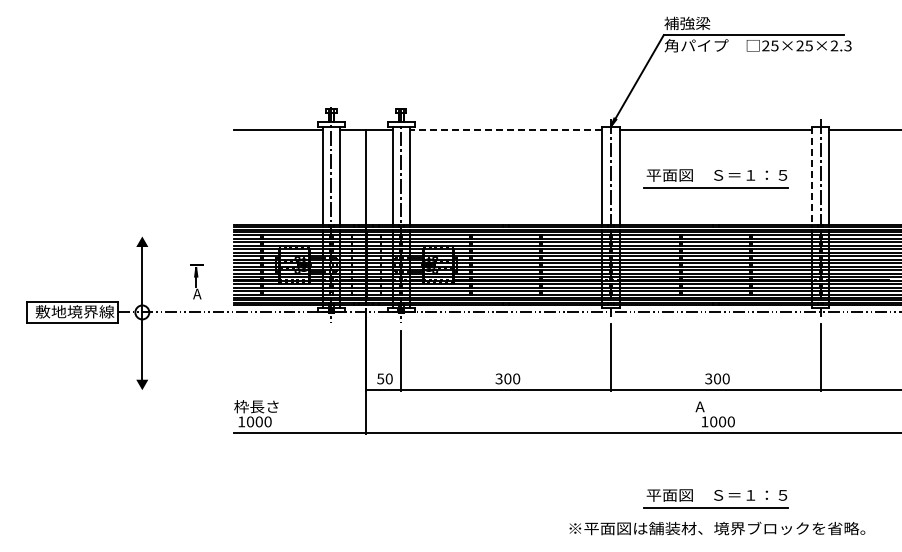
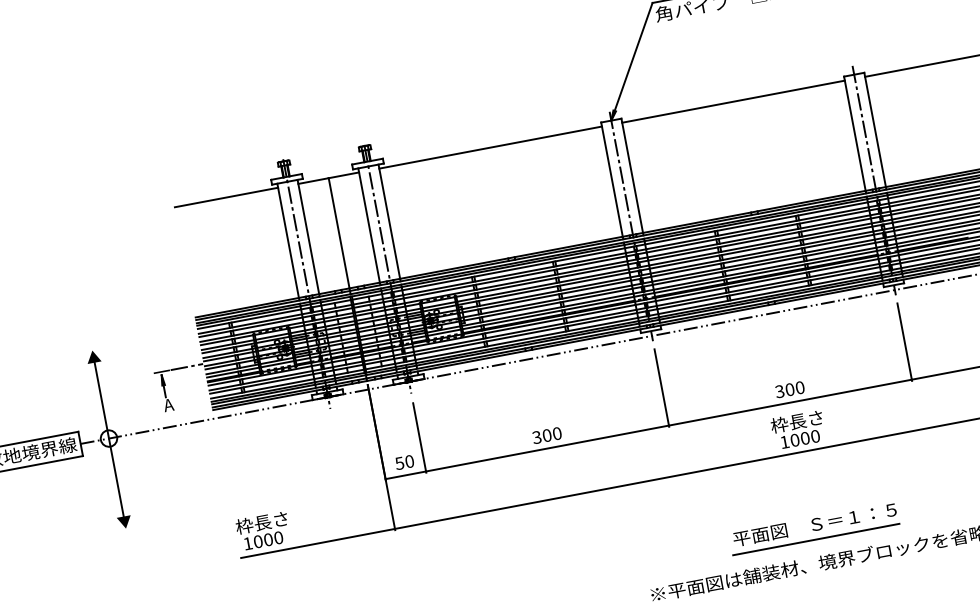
line: (505, 130) -> (489, 148), dashed -> solid
line: (811, 176) -> (854, 134), dashed -> solid
part: (715, 178) -> (743, 157), removed
line: (218, 265) -> (186, 367), added
text: (717, 406) -> (796, 421), A -> 枠長さ

